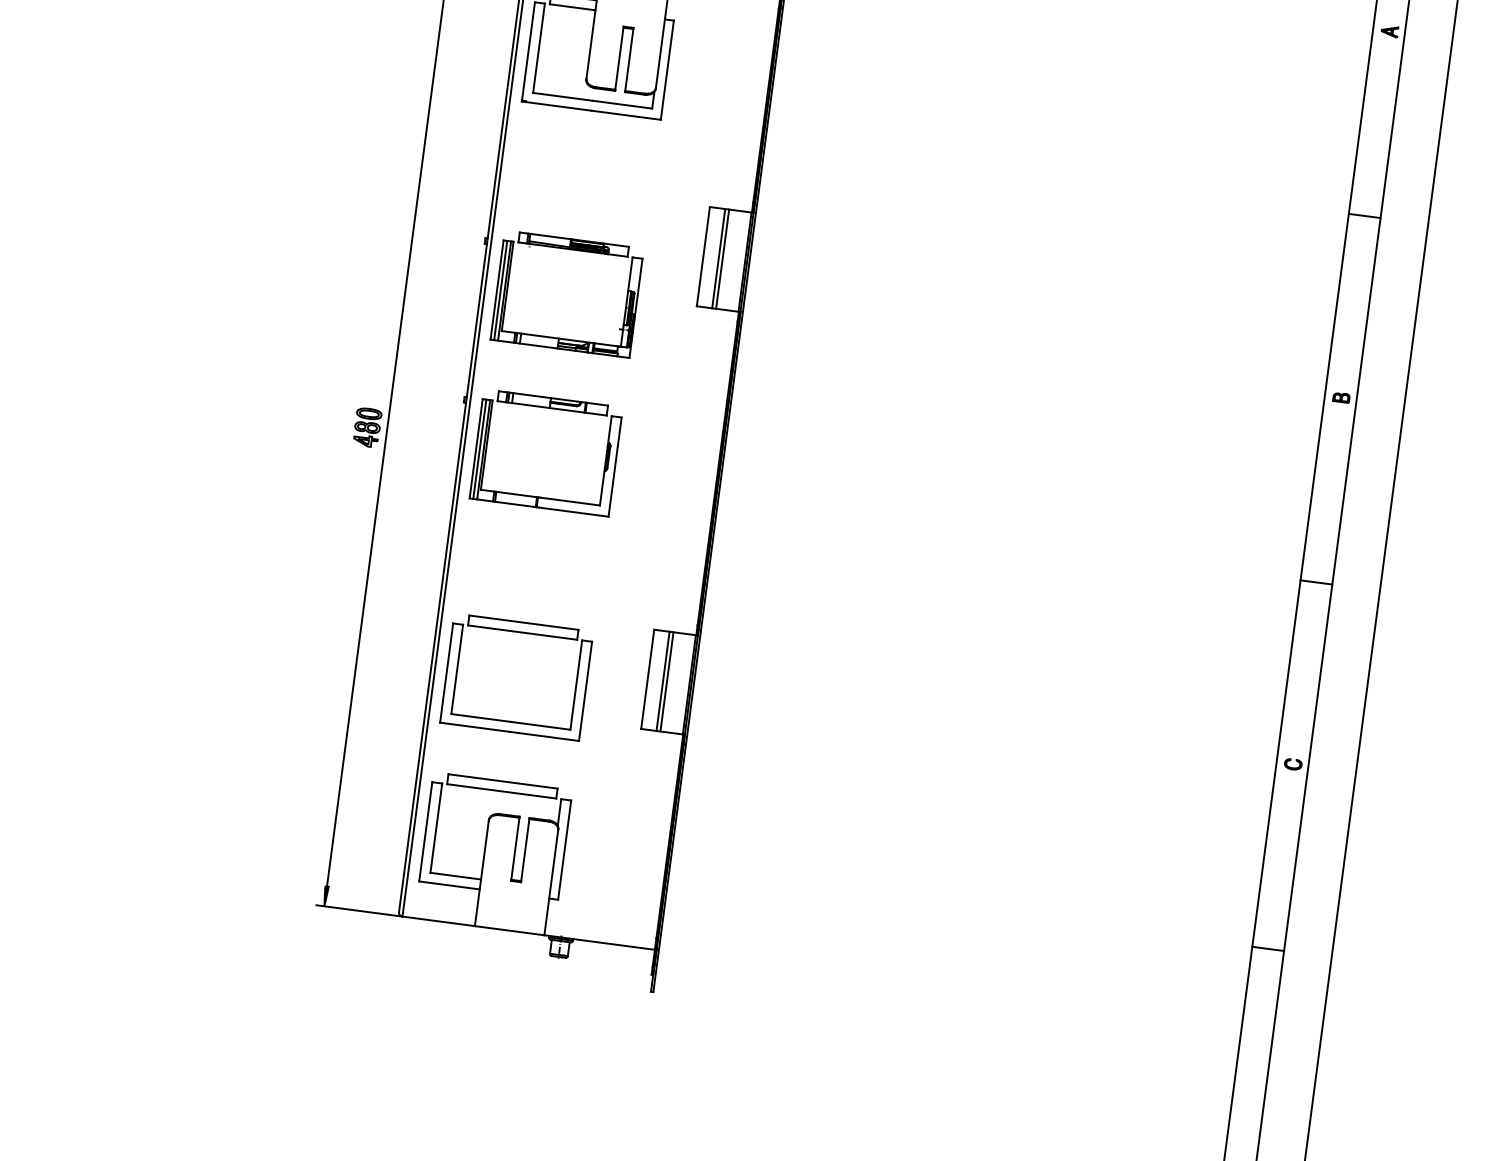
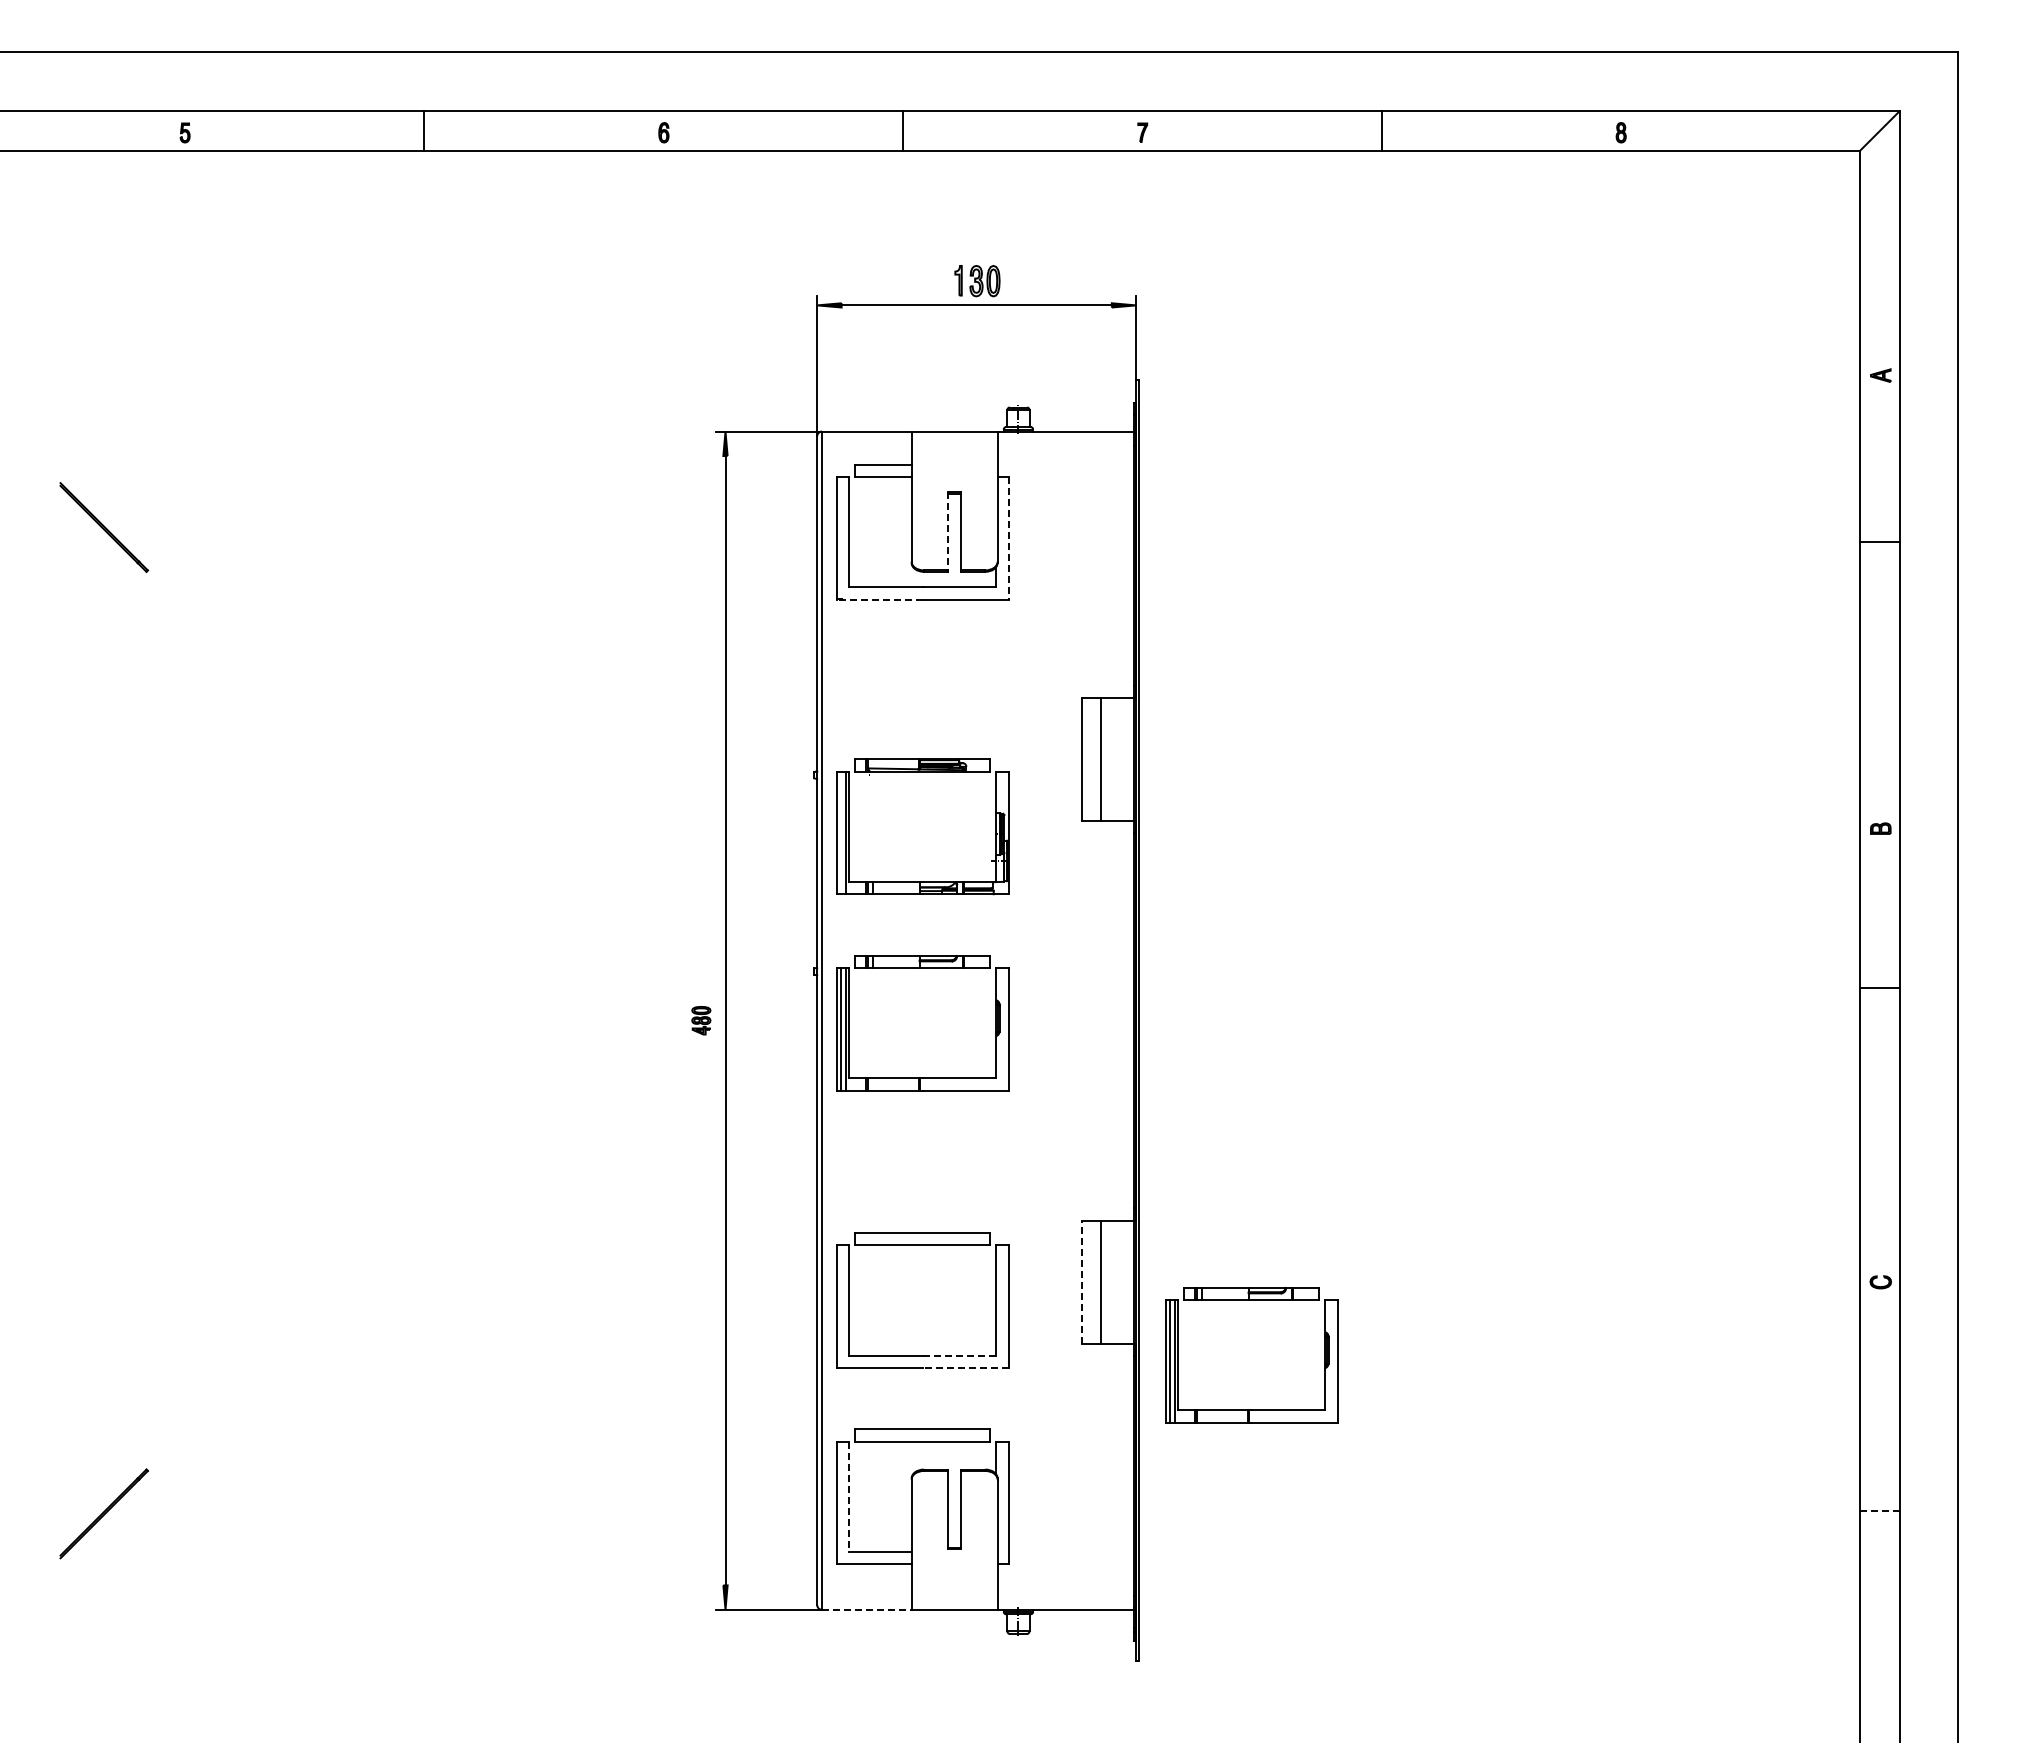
line: (619, 58) -> (948, 531), solid -> dashed
line: (667, 70) -> (1008, 538), solid -> dashed
line: (556, 105) -> (879, 599), solid -> dashed
line: (1364, 215) -> (1879, 541), moved
line: (723, 258) -> (1106, 758), removed
line: (500, 290) -> (841, 832), removed
part: (367, 427) -> (701, 1020), size x0.6
line: (1316, 582) -> (1879, 988), moved
line: (647, 678) -> (1082, 1281), solid -> dashed
line: (667, 681) -> (1106, 1281), removed
part: (782, 712) -> (1251, 1300), added
line: (540, 725) -> (959, 1355), solid -> dashed
line: (544, 736) -> (965, 1368), solid -> dashed
line: (436, 828) -> (849, 1497), solid -> dashed
line: (438, 921) -> (866, 1609), solid -> dashed
line: (1267, 948) -> (1879, 1510), solid -> dashed

